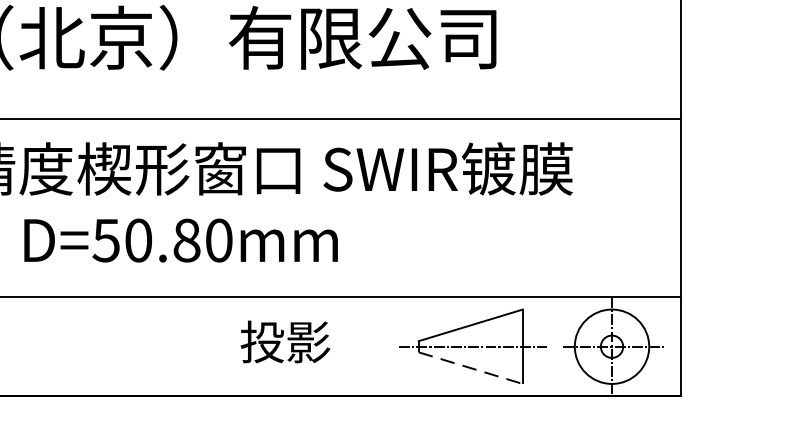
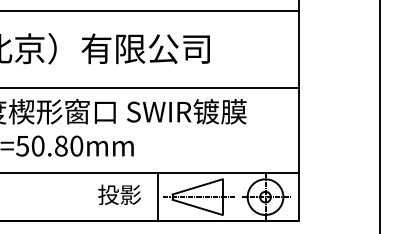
text: (285, 341) -> (119, 194), moved
line: (389, 347) -> (158, 197), added
line: (472, 368) -> (198, 207), dashed -> solid

